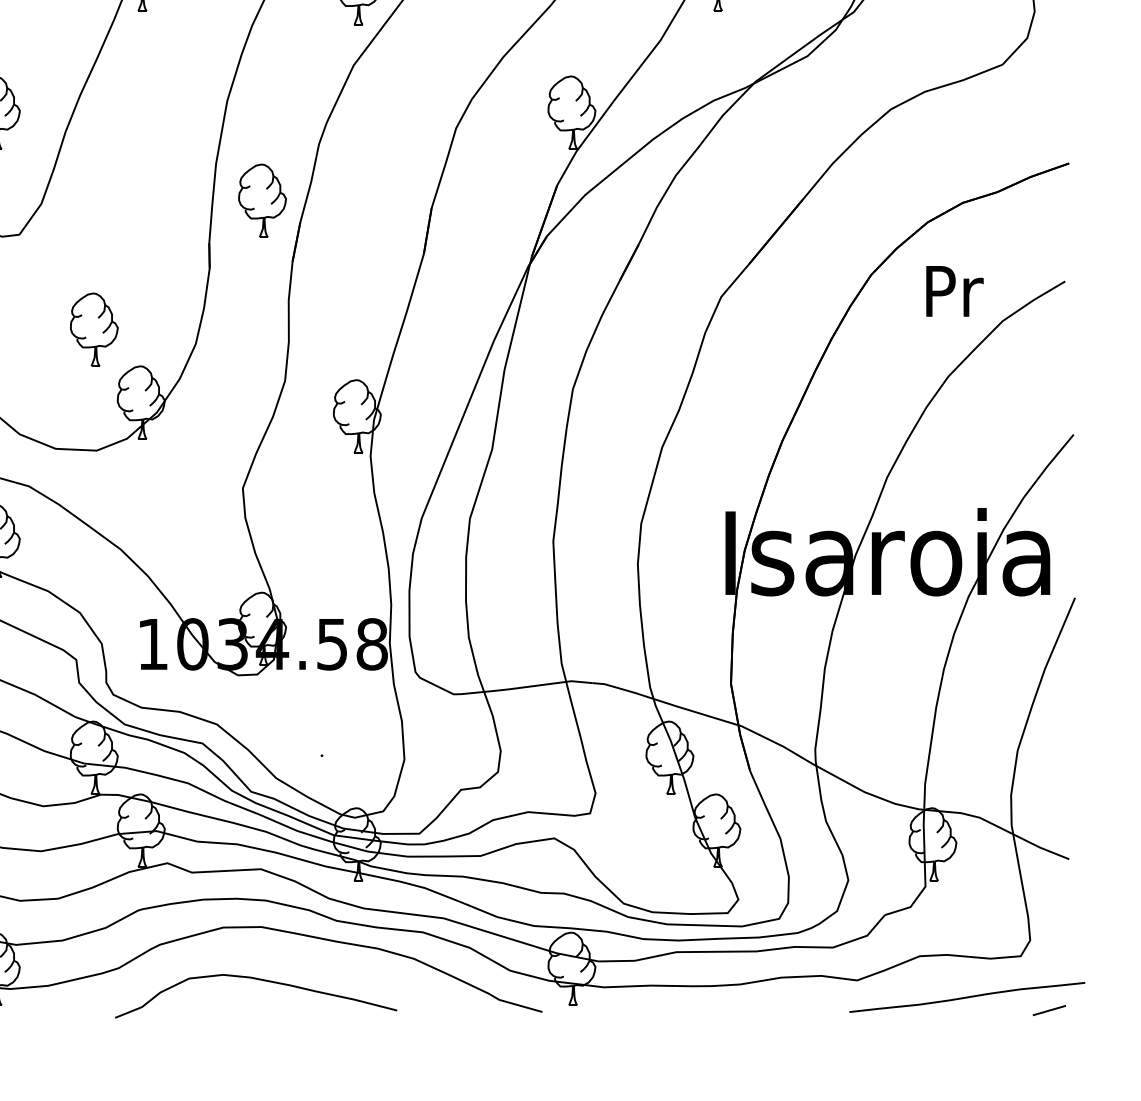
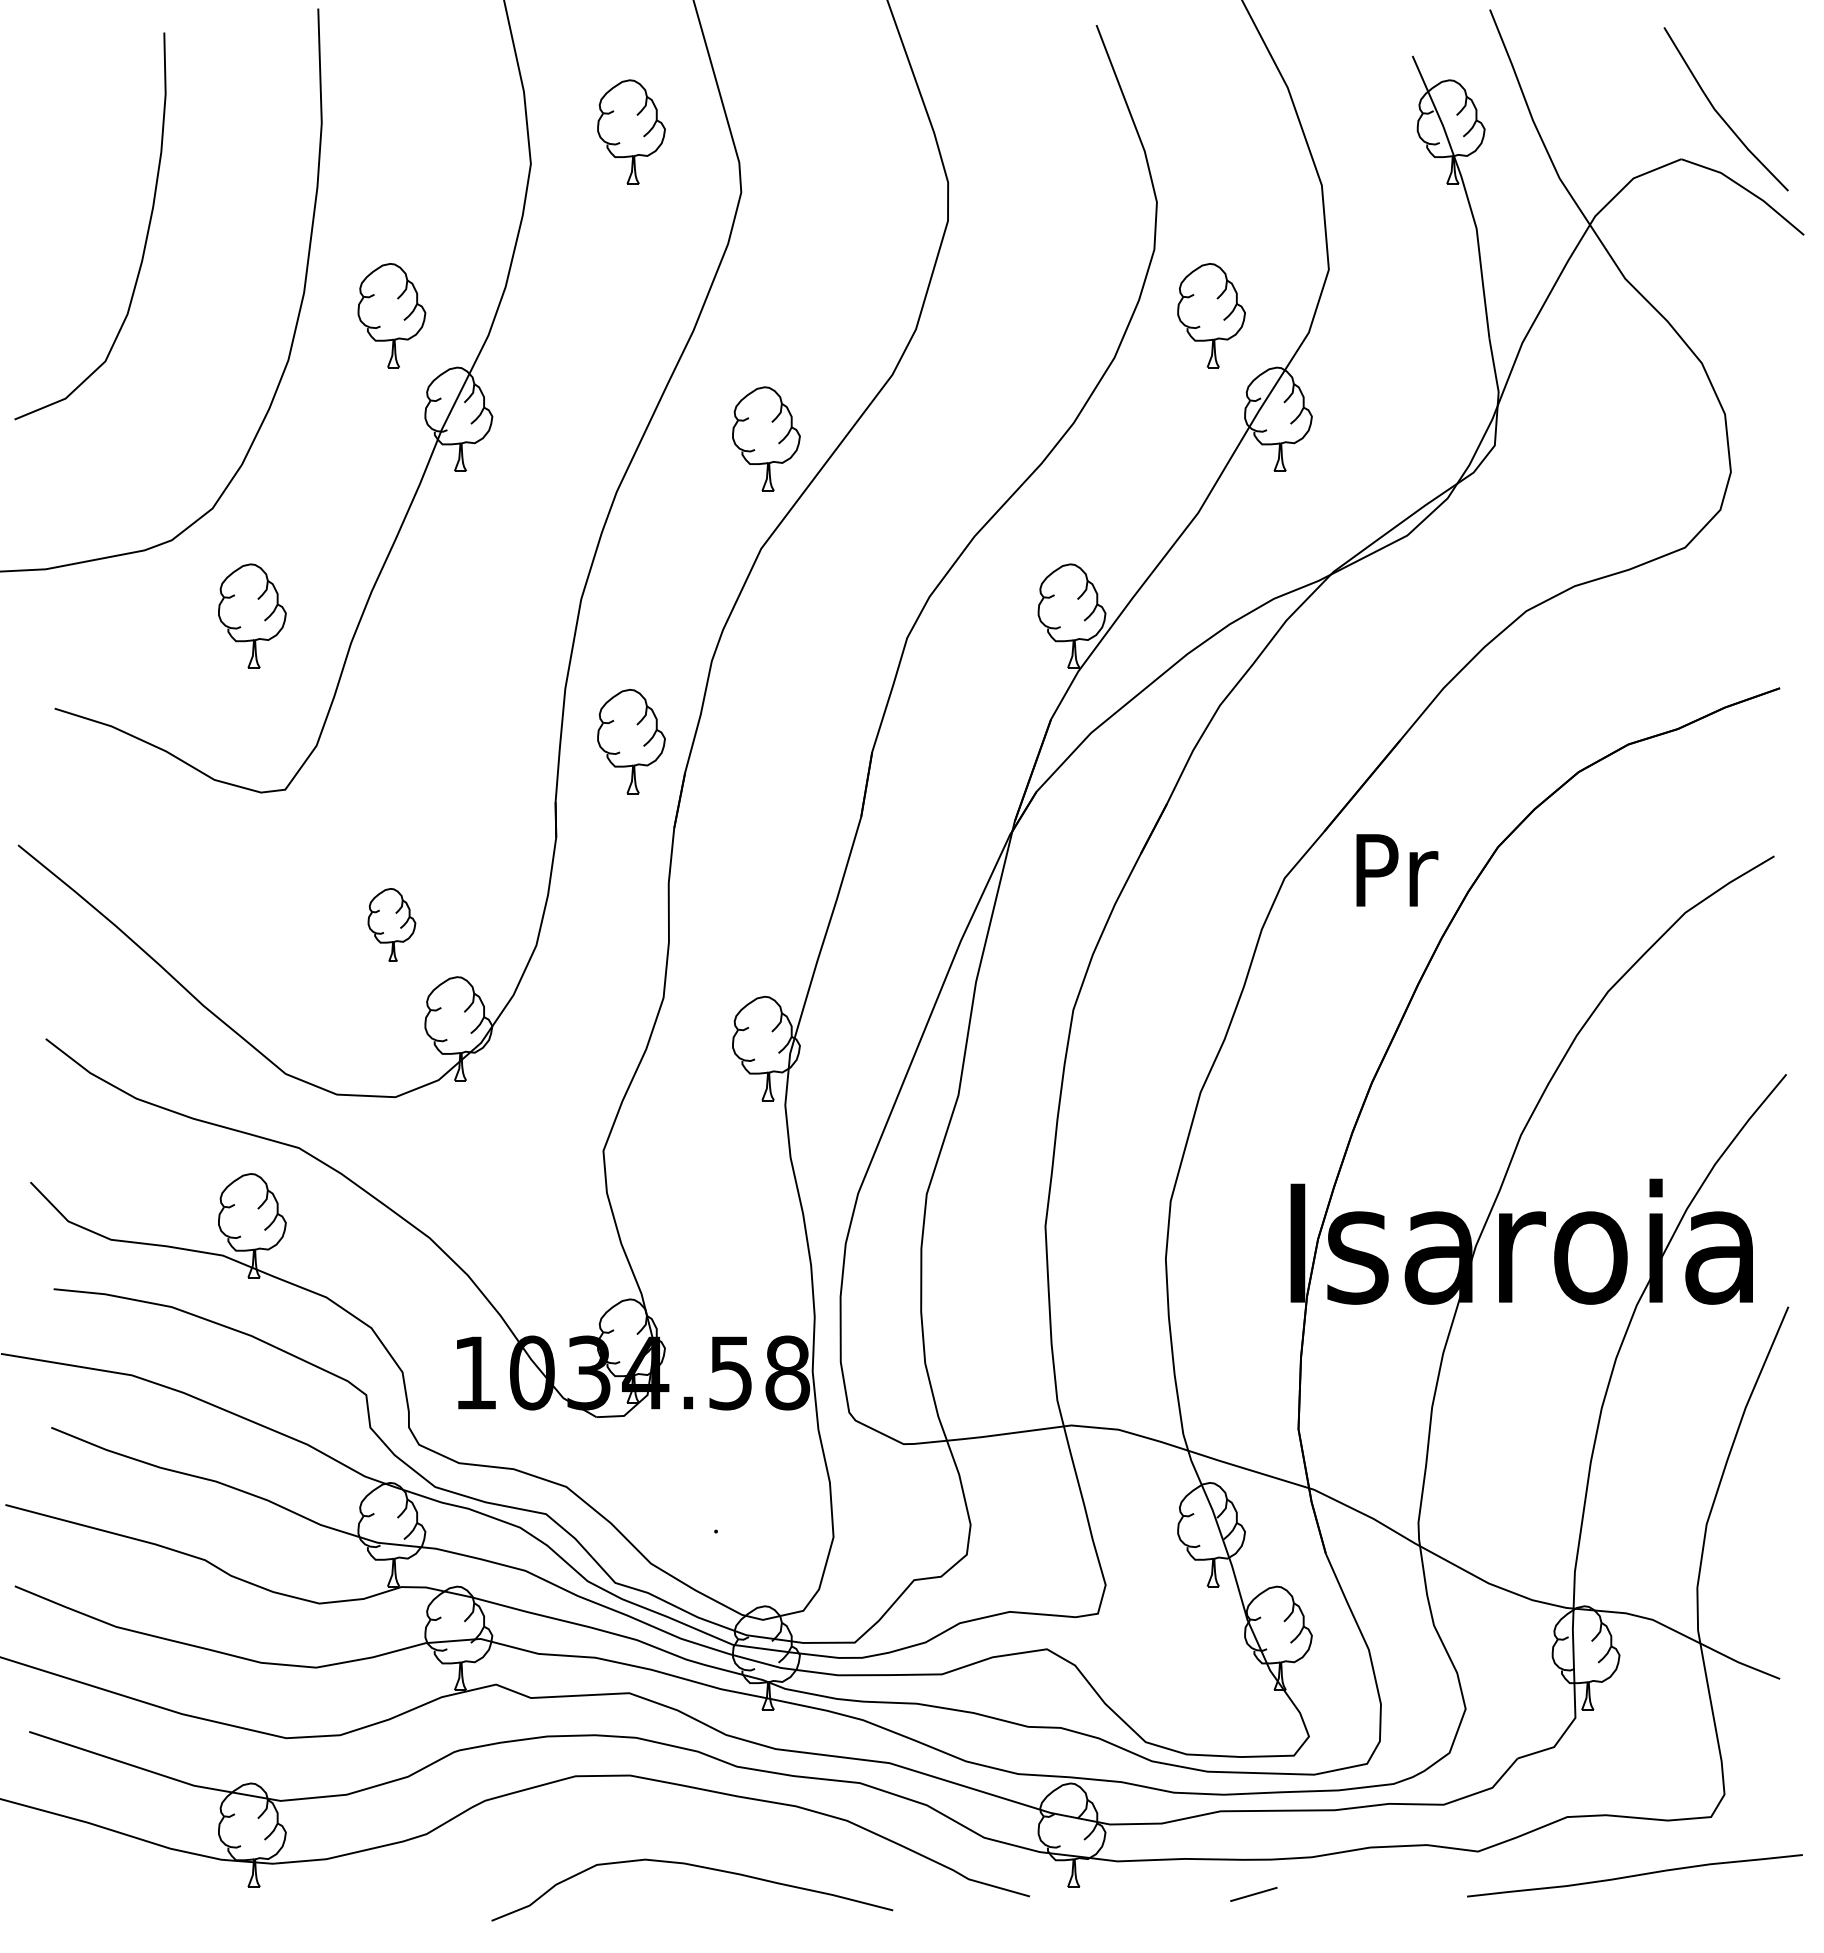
text: (955, 291) -> (1397, 870), moved
part: (94, 329) -> (391, 924), size x0.7
curve: (260, 980) -> (698, 1867), moved
line: (1049, 1010) -> (1253, 1894), moved

